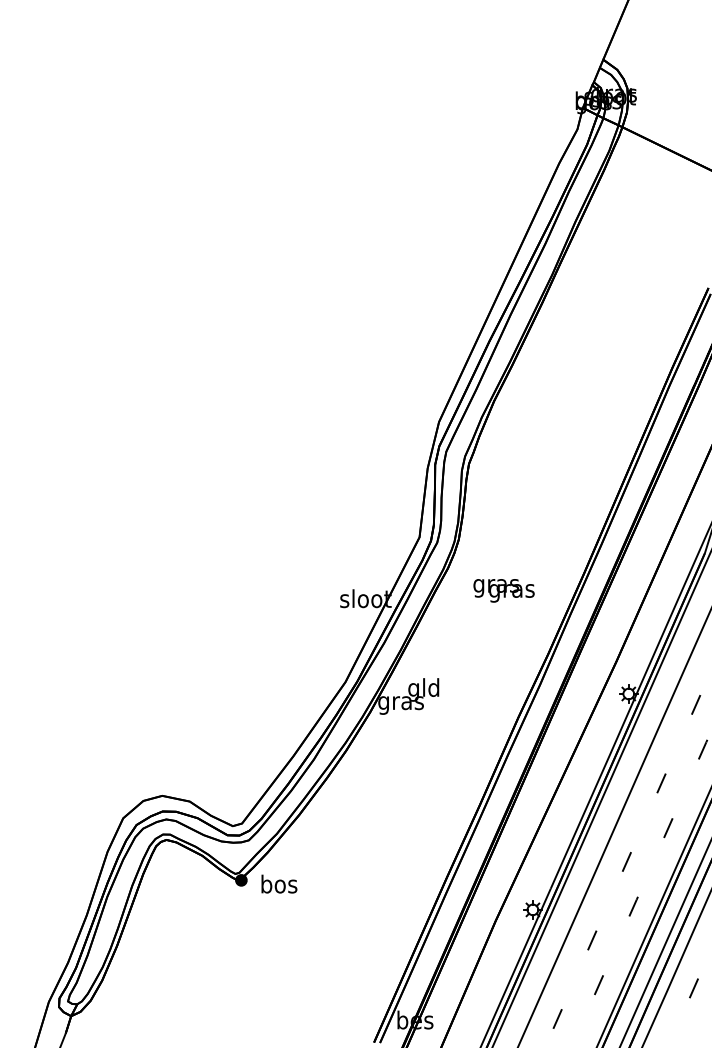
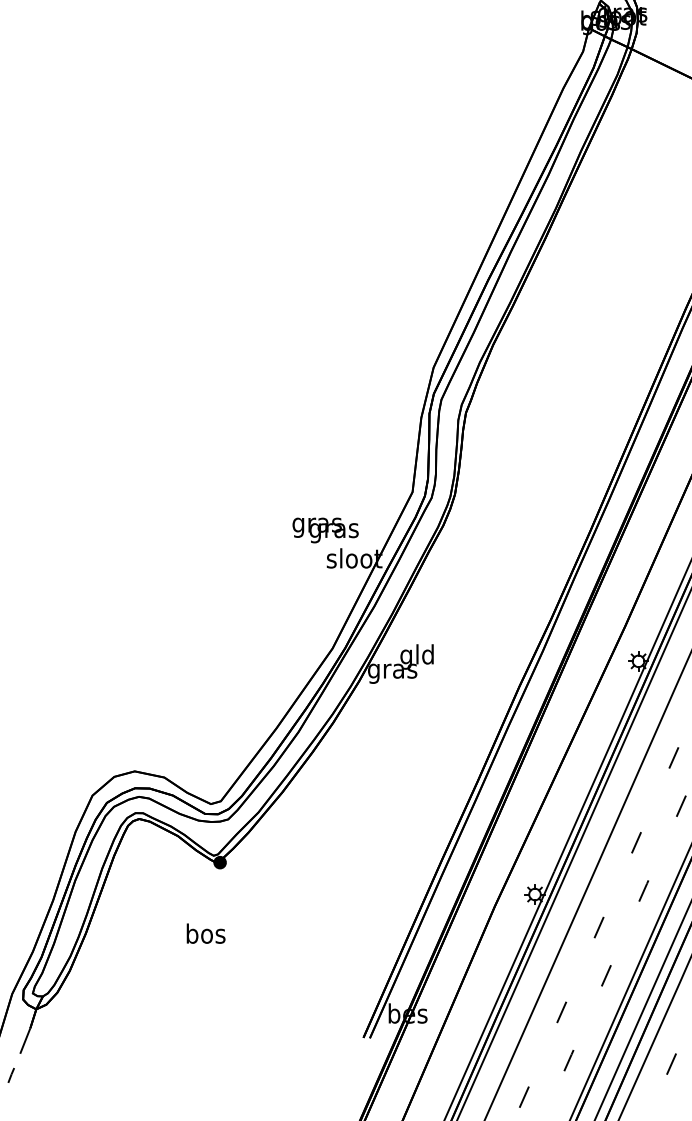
text: (503, 590) -> (325, 530), moved
text: (279, 883) -> (206, 933), moved

